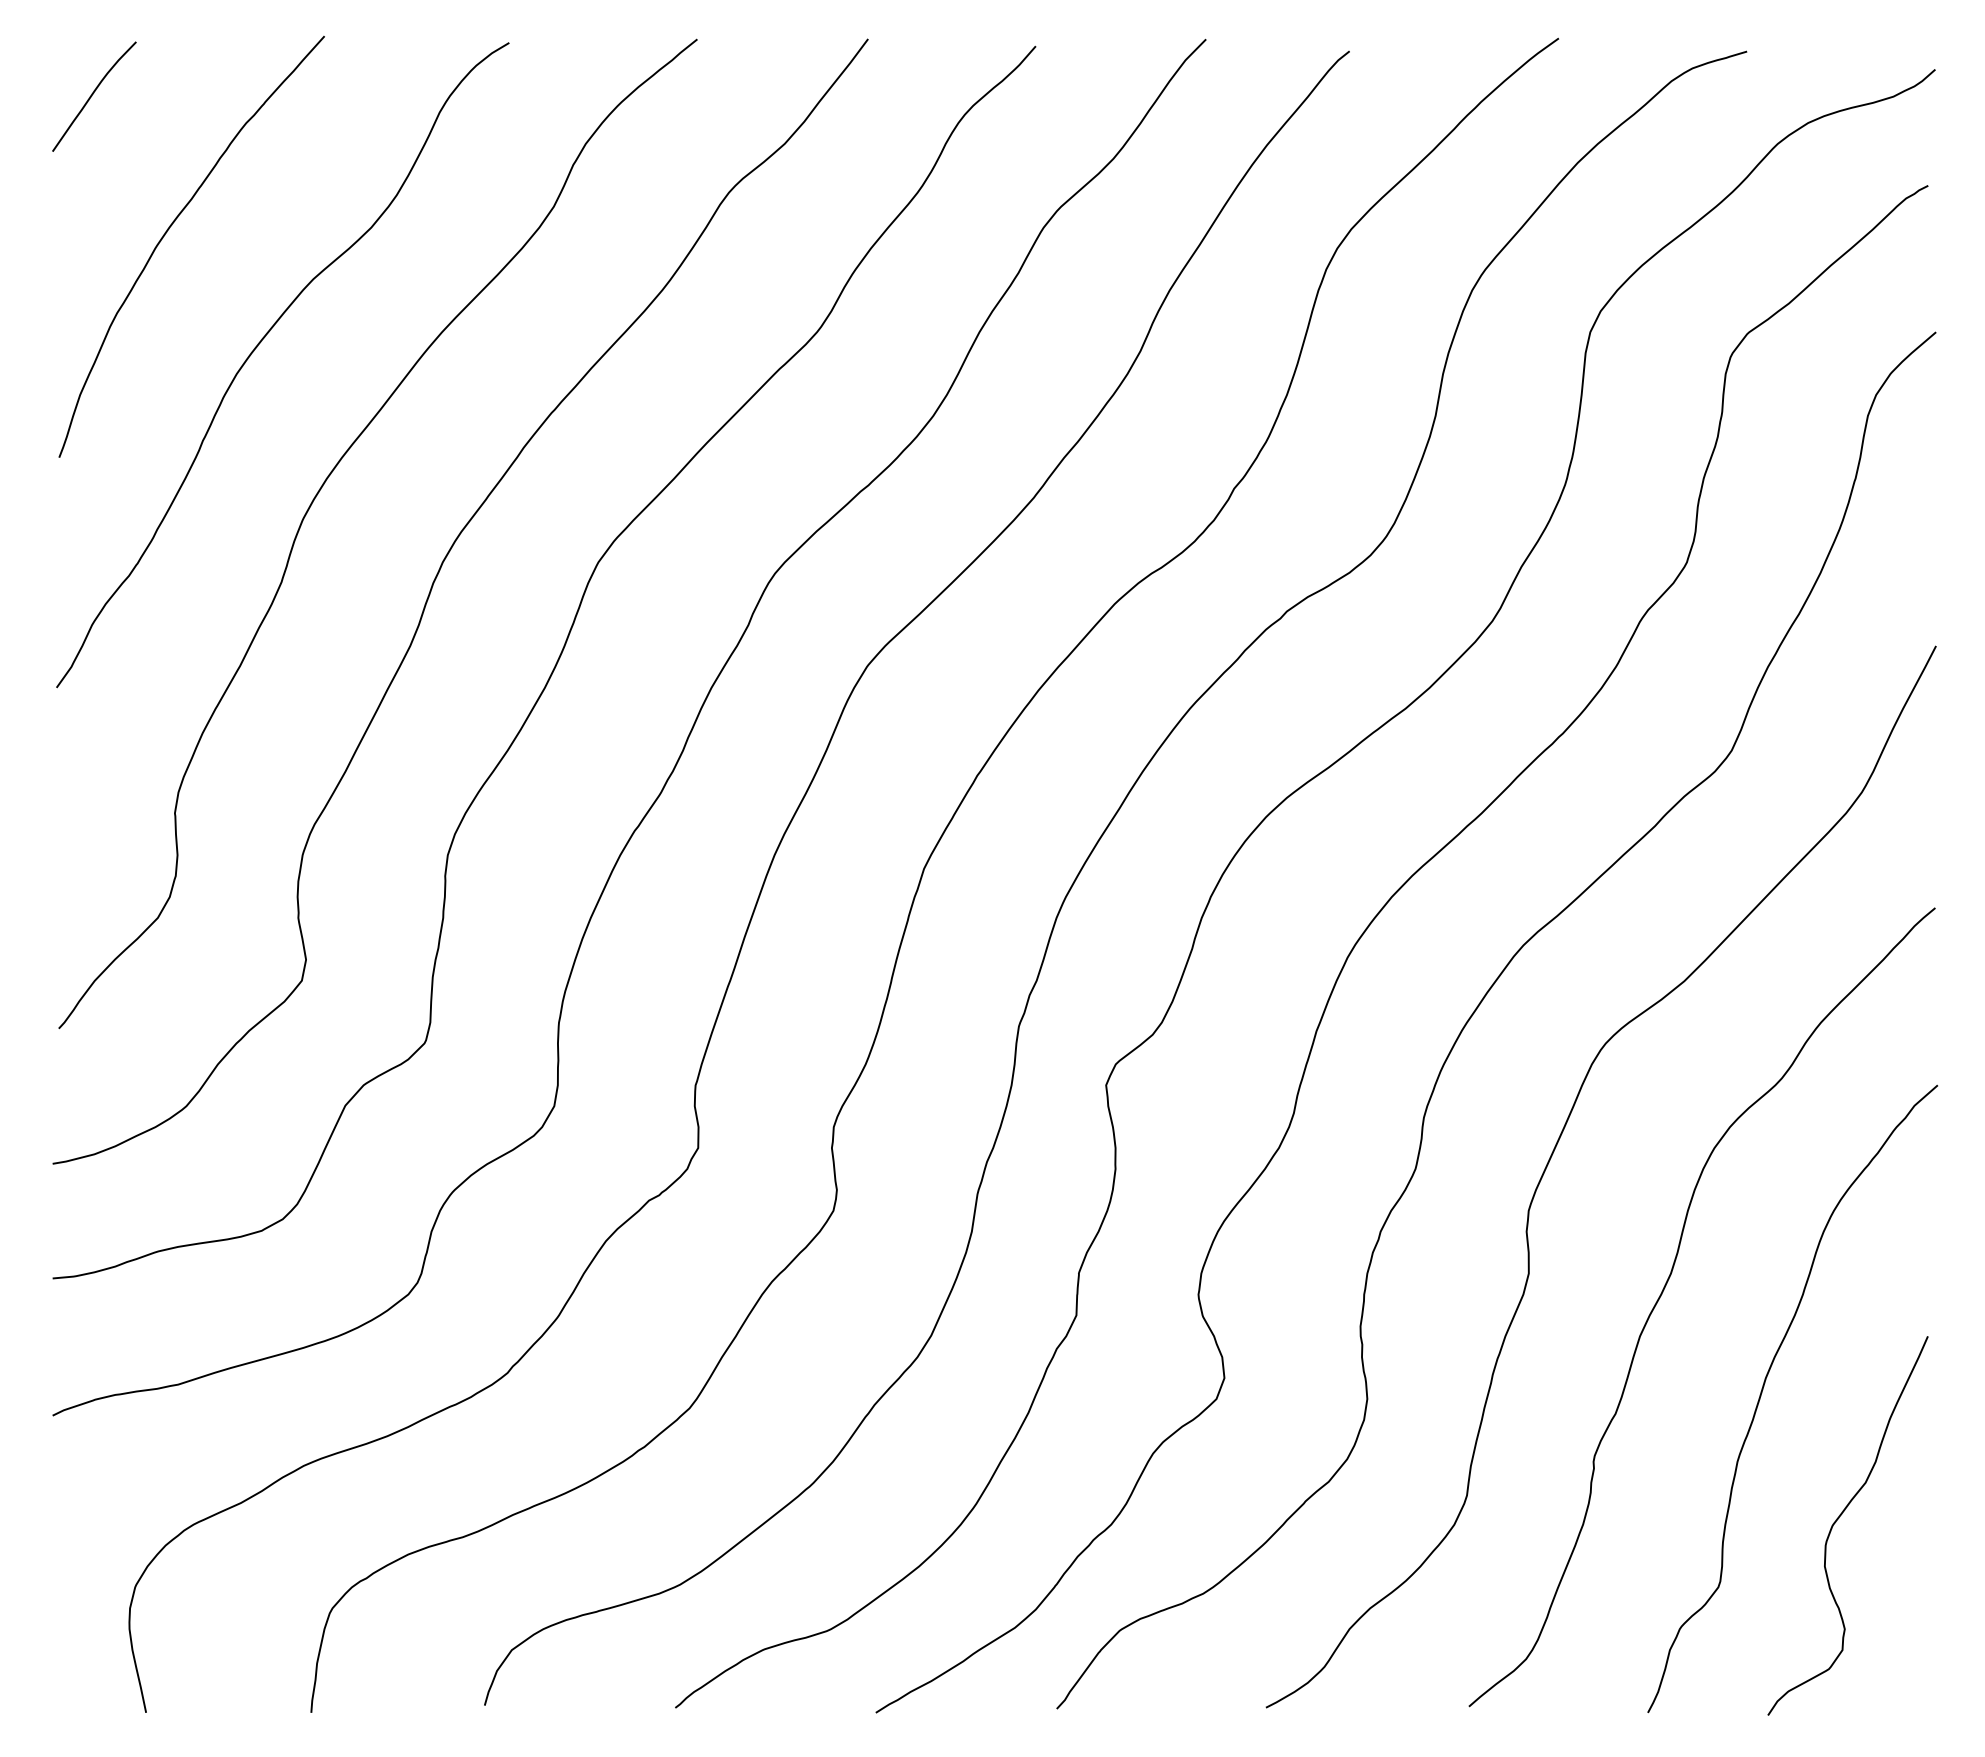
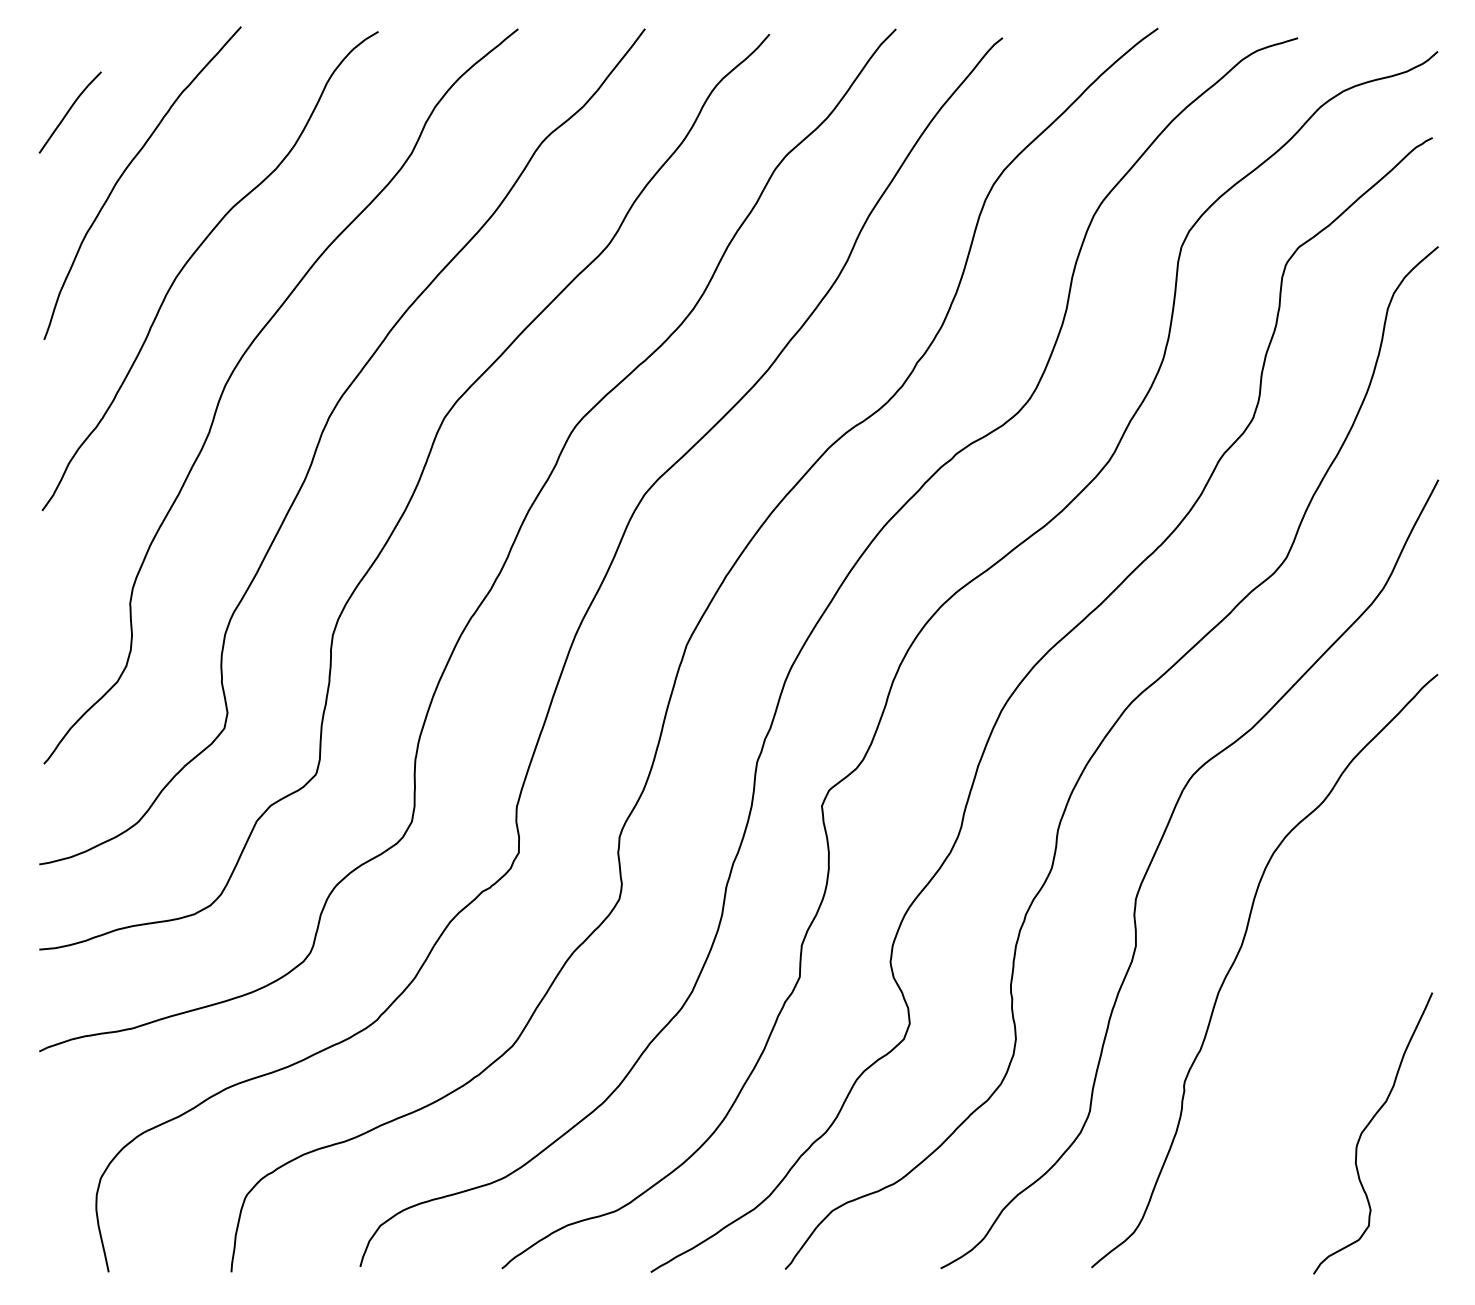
curve: (92, 96) -> (68, 112), moved
curve: (1763, 1389) -> (1310, 1032), removed

